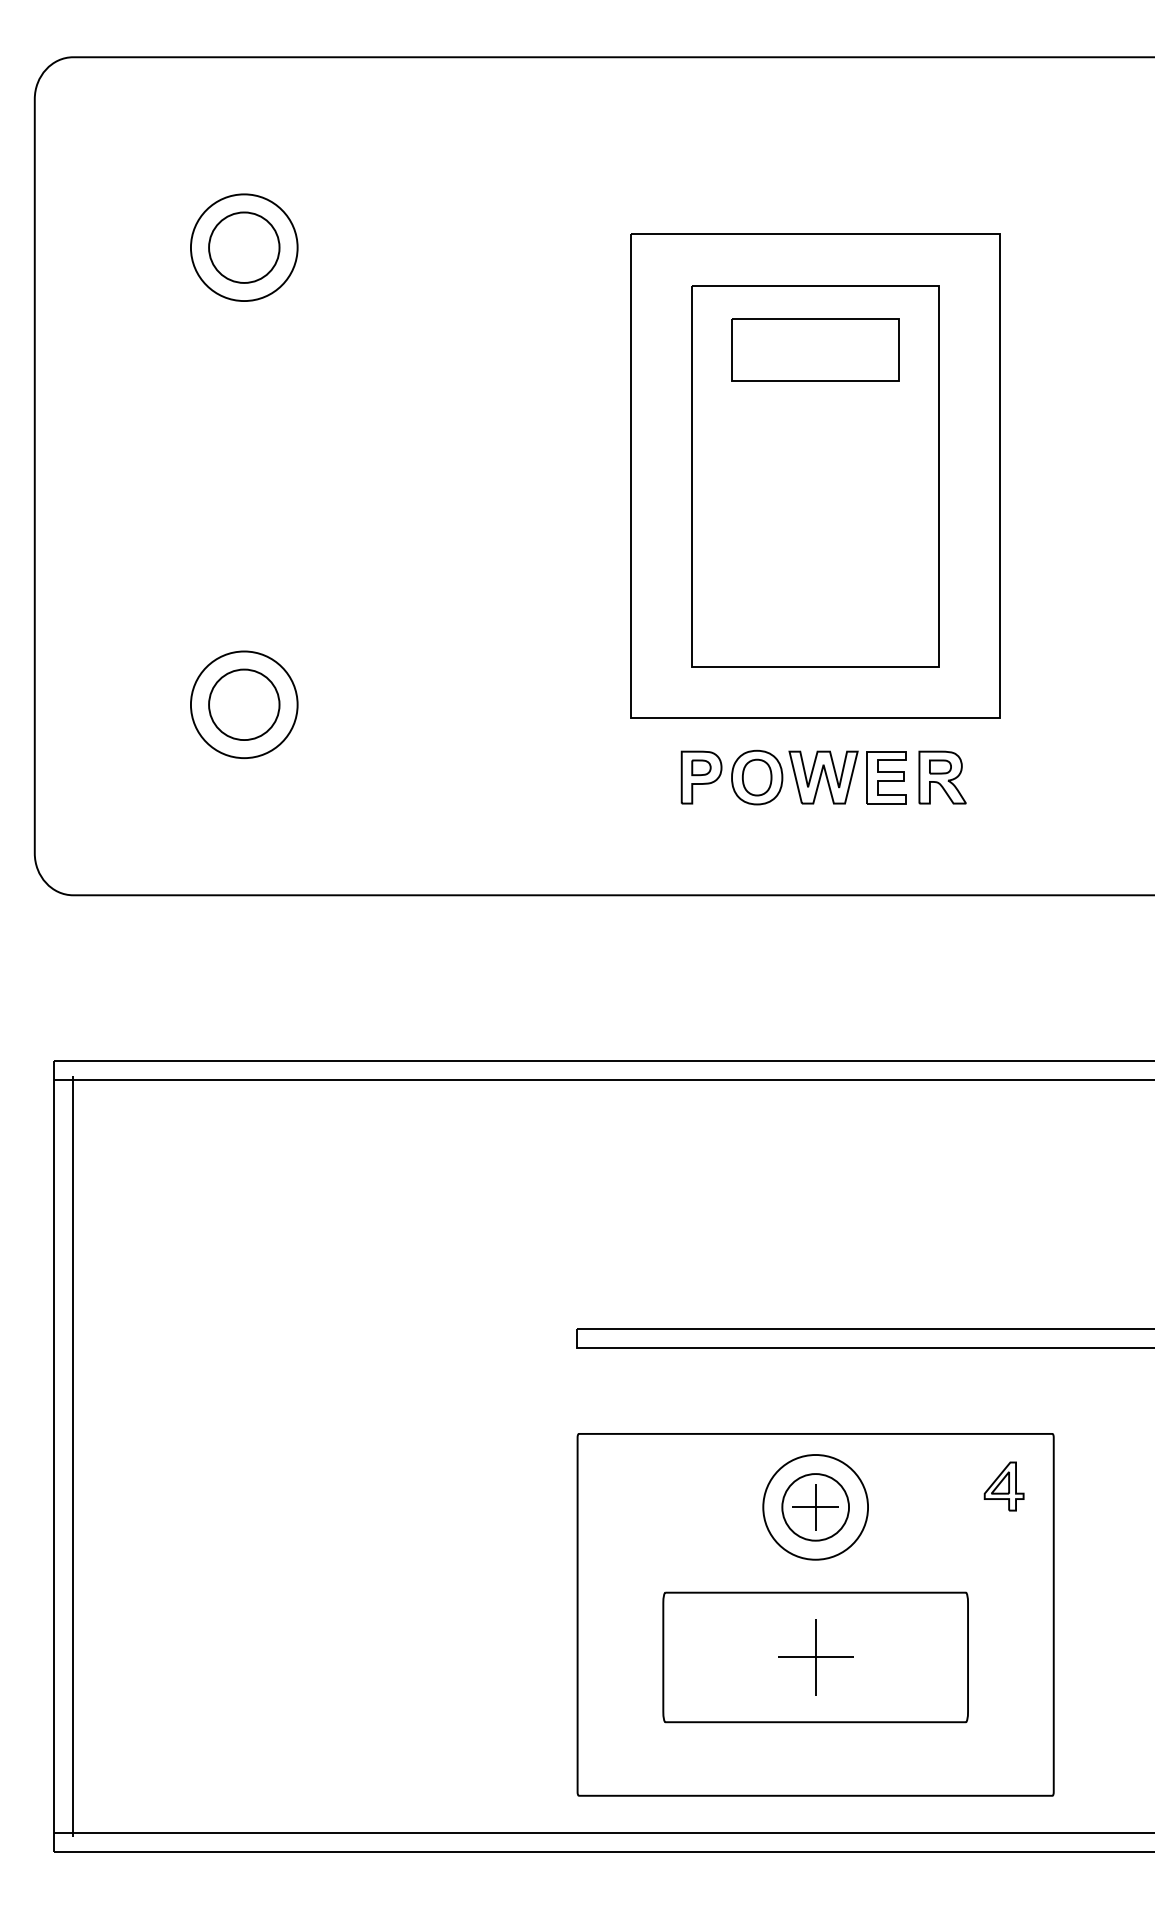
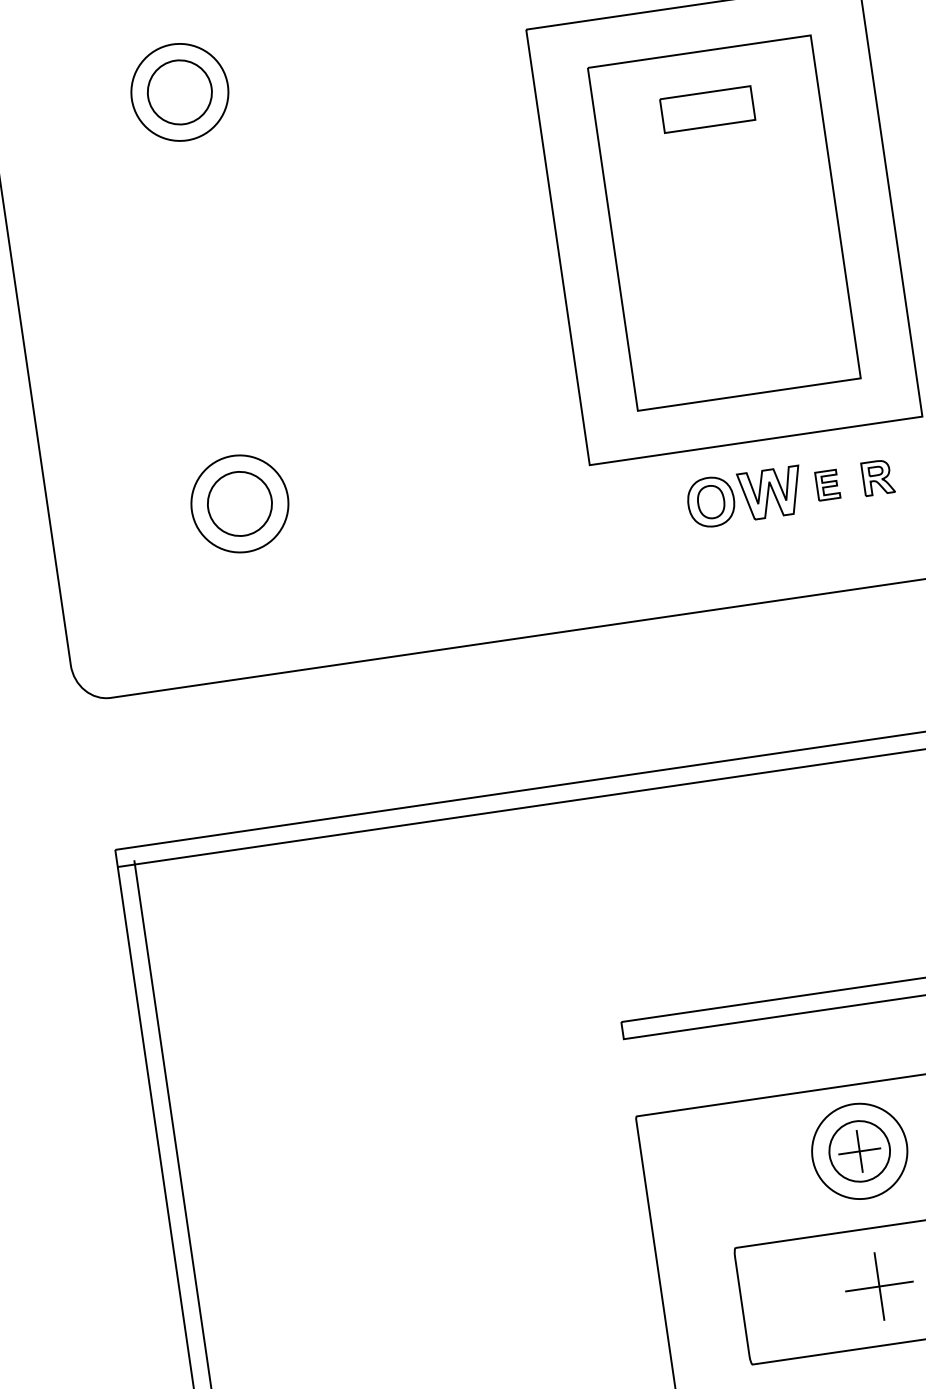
part: (815, 349) -> (707, 109), size x0.6
part: (701, 777) -> (661, 509), removed
part: (886, 777) -> (827, 485), size x0.6
part: (942, 777) -> (878, 477), size x0.7

